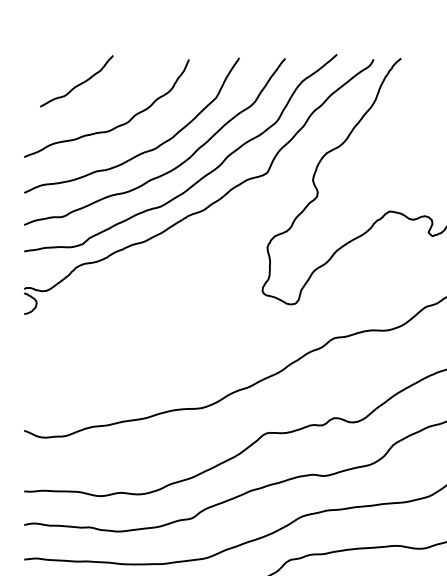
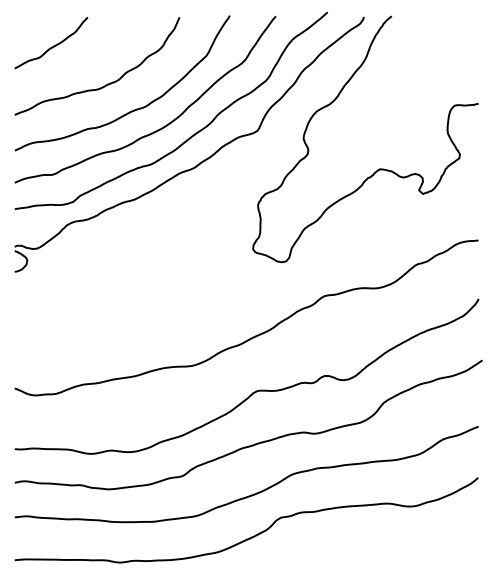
curve: (78, 83) -> (53, 45), moved

